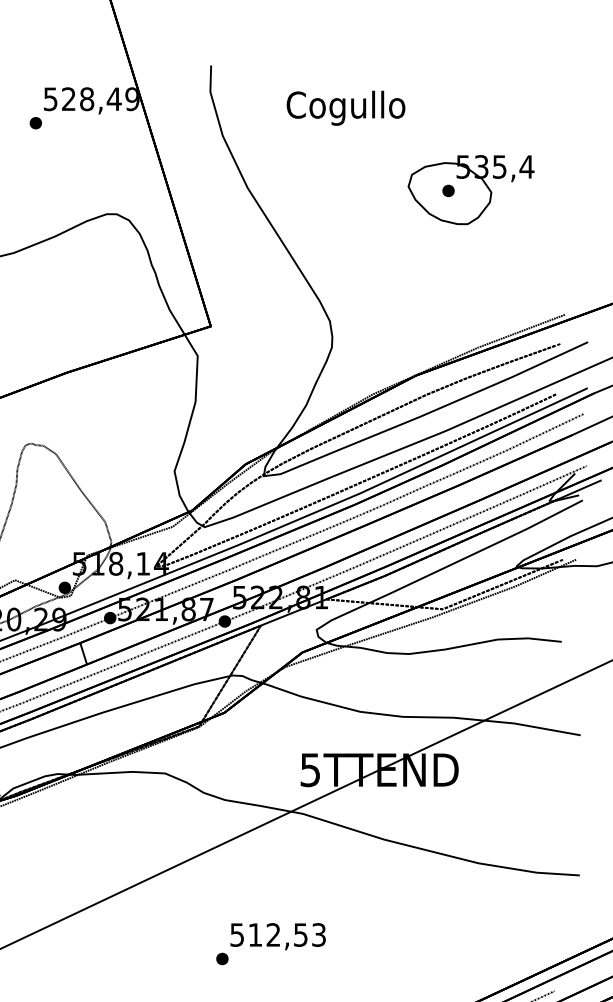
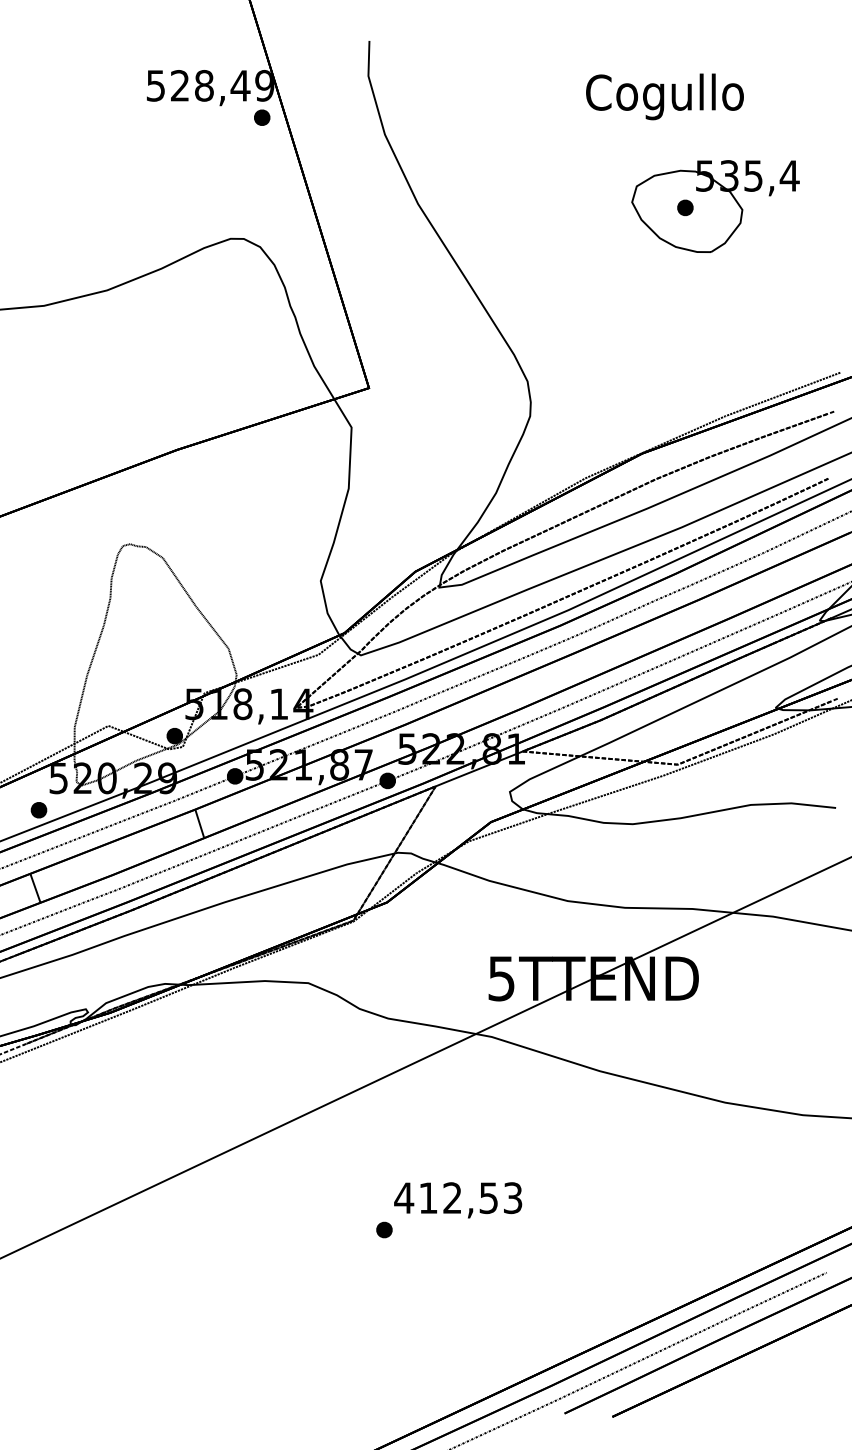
text: (345, 107) -> (664, 96), moved
part: (36, 123) -> (262, 117), moved
text: (237, 935) -> (404, 1198), 512,53 -> 412,53

